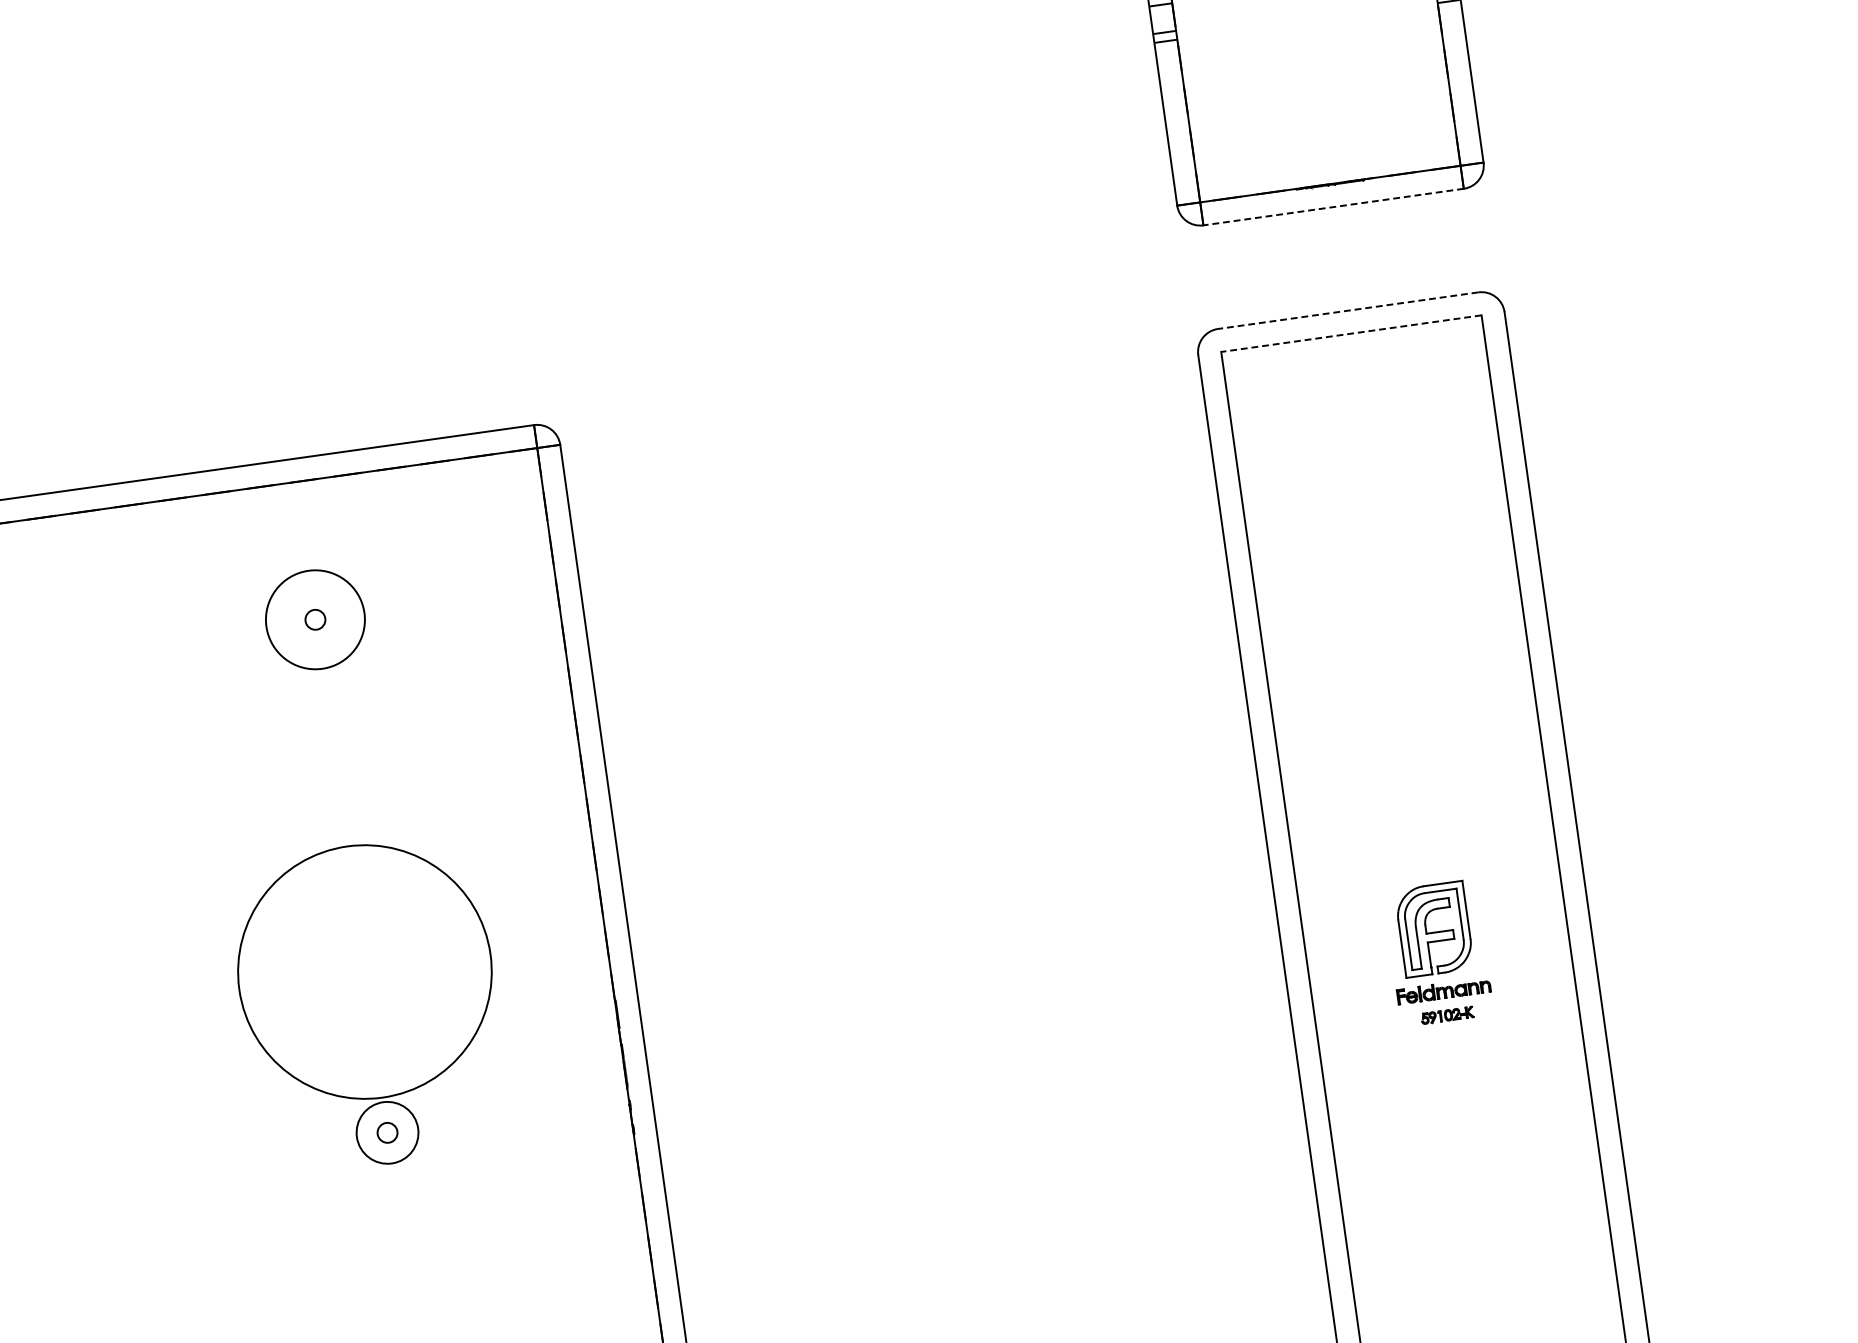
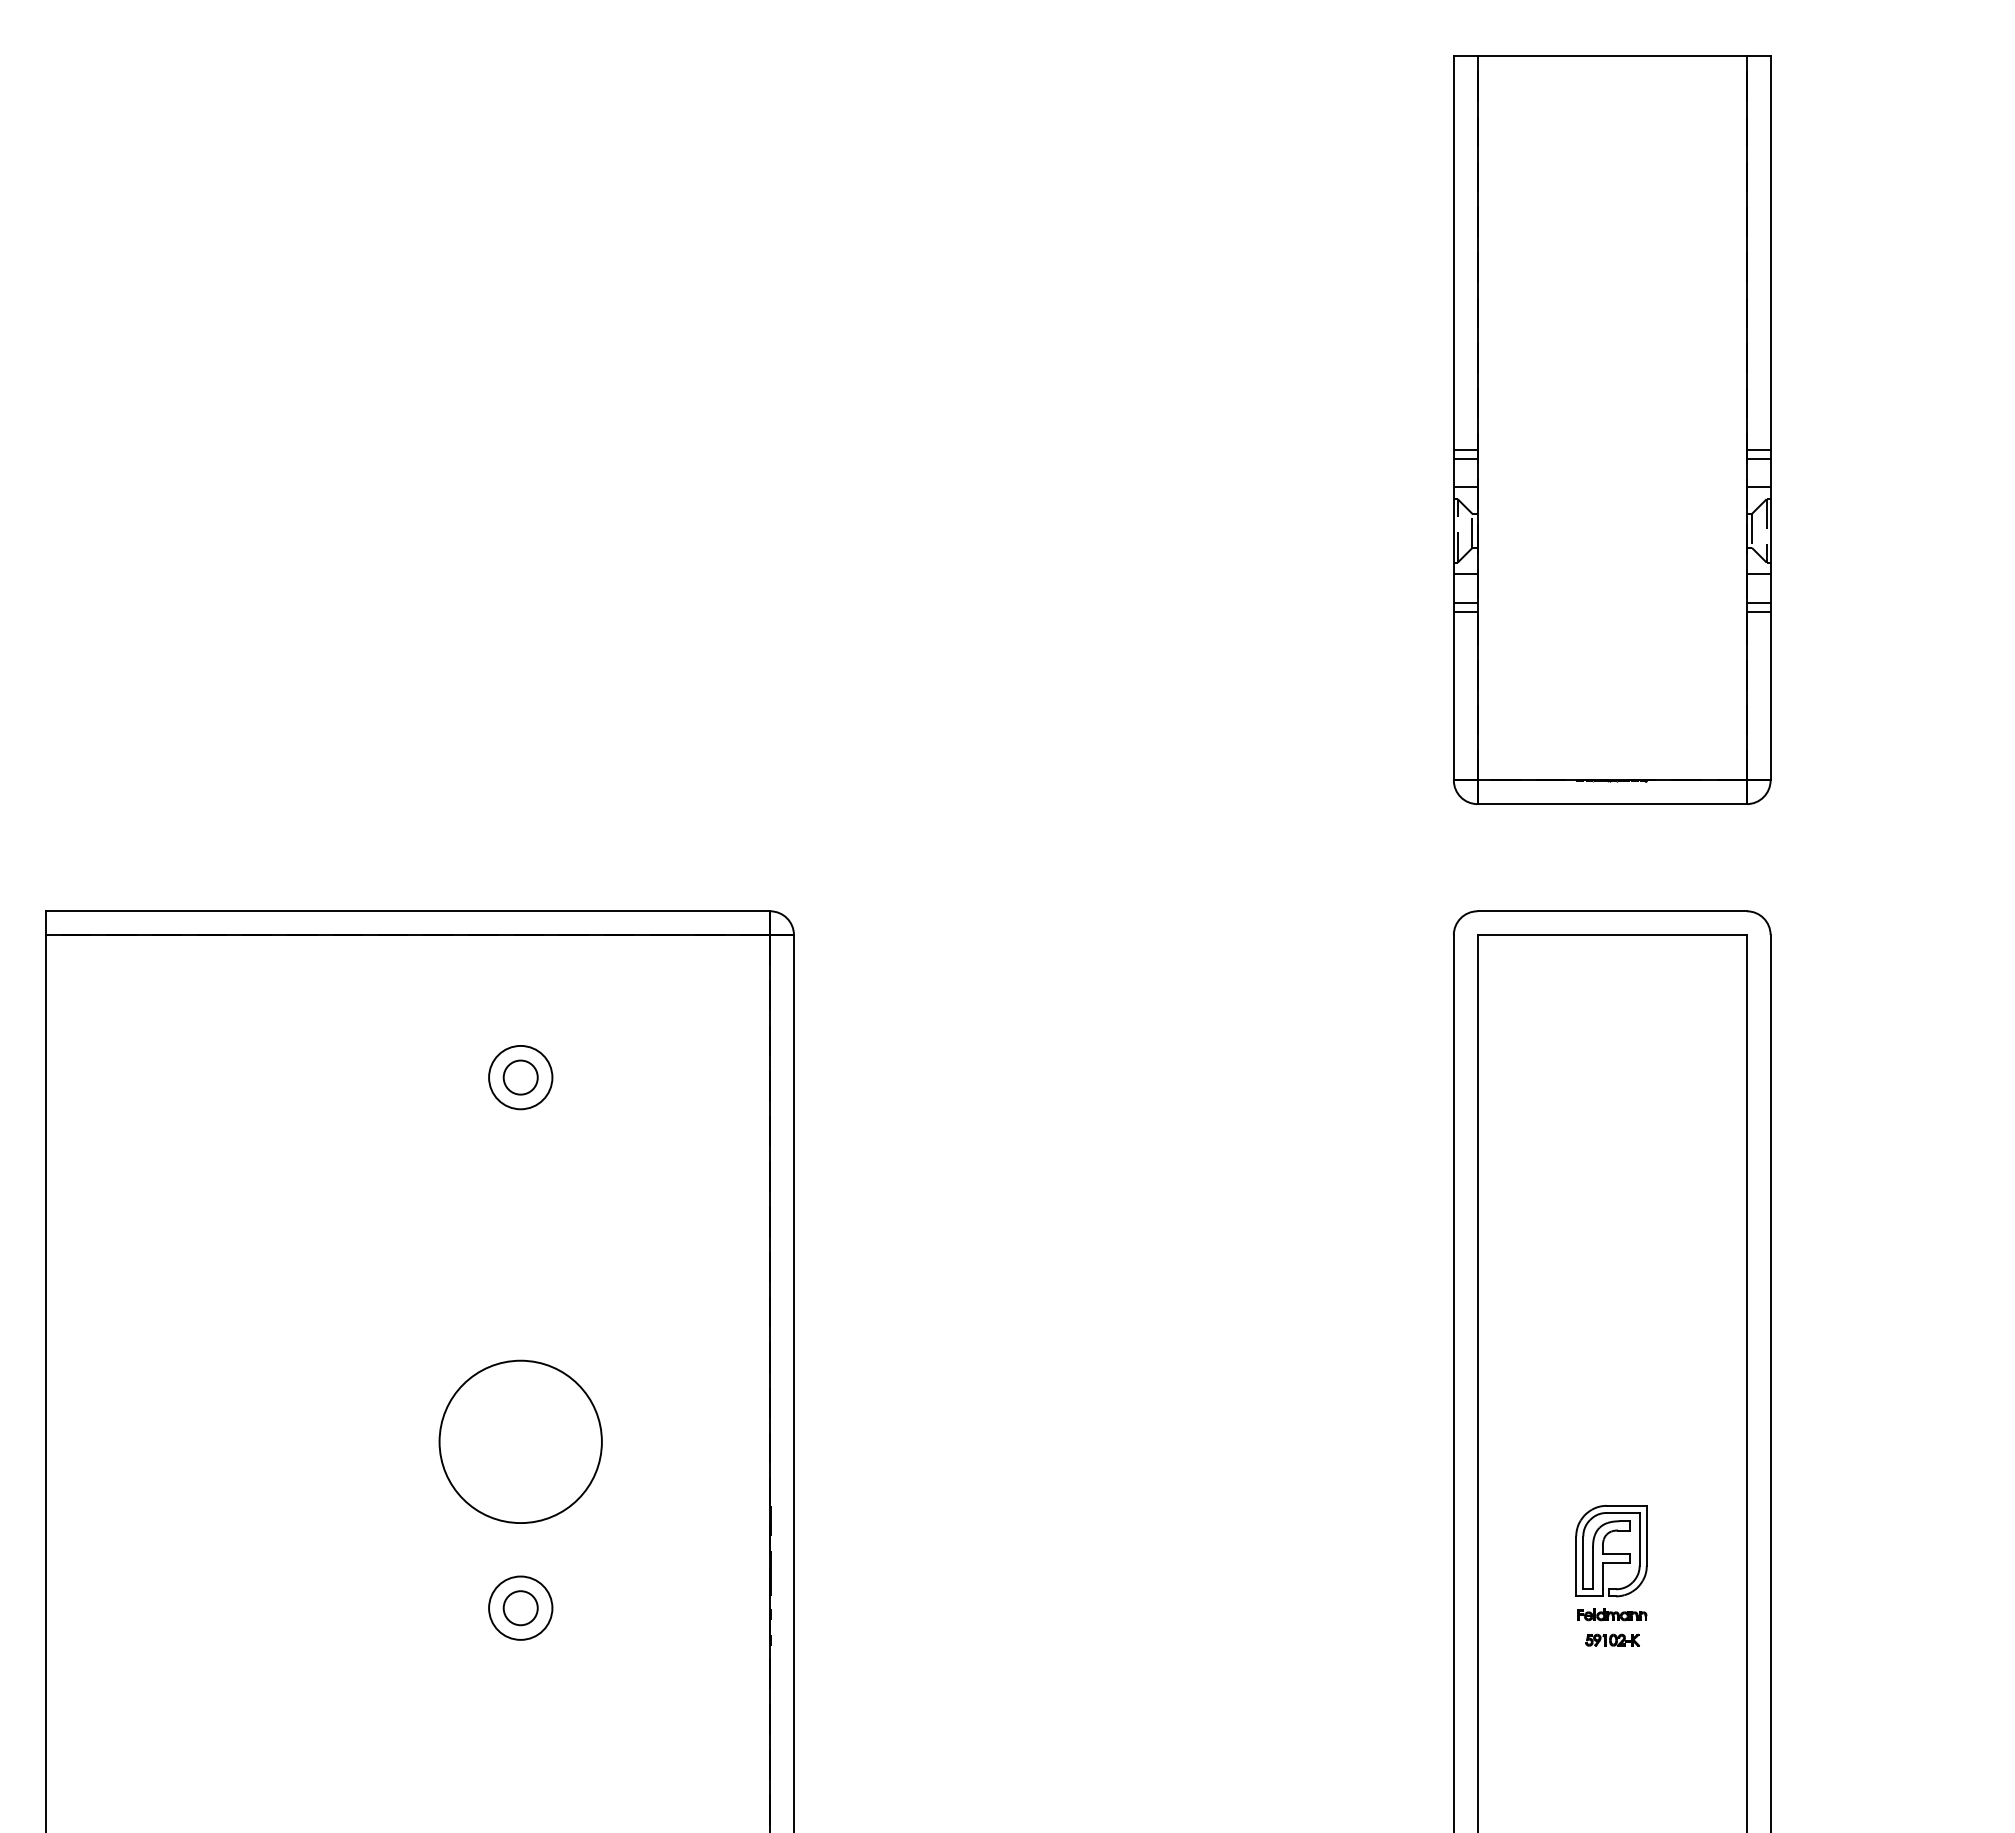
line: (1333, 207) -> (1612, 804), dashed -> solid
line: (1348, 310) -> (1612, 911), dashed -> solid
line: (1351, 334) -> (1612, 935), dashed -> solid
circle: (315, 619) -> (520, 1077), size x0.62
circle: (315, 619) -> (520, 1077), size x1.67
circle: (364, 971) -> (520, 1441), size x0.62
part: (1444, 990) -> (1612, 1614), size x0.71
circle: (387, 1133) -> (520, 1608), size x1.67

